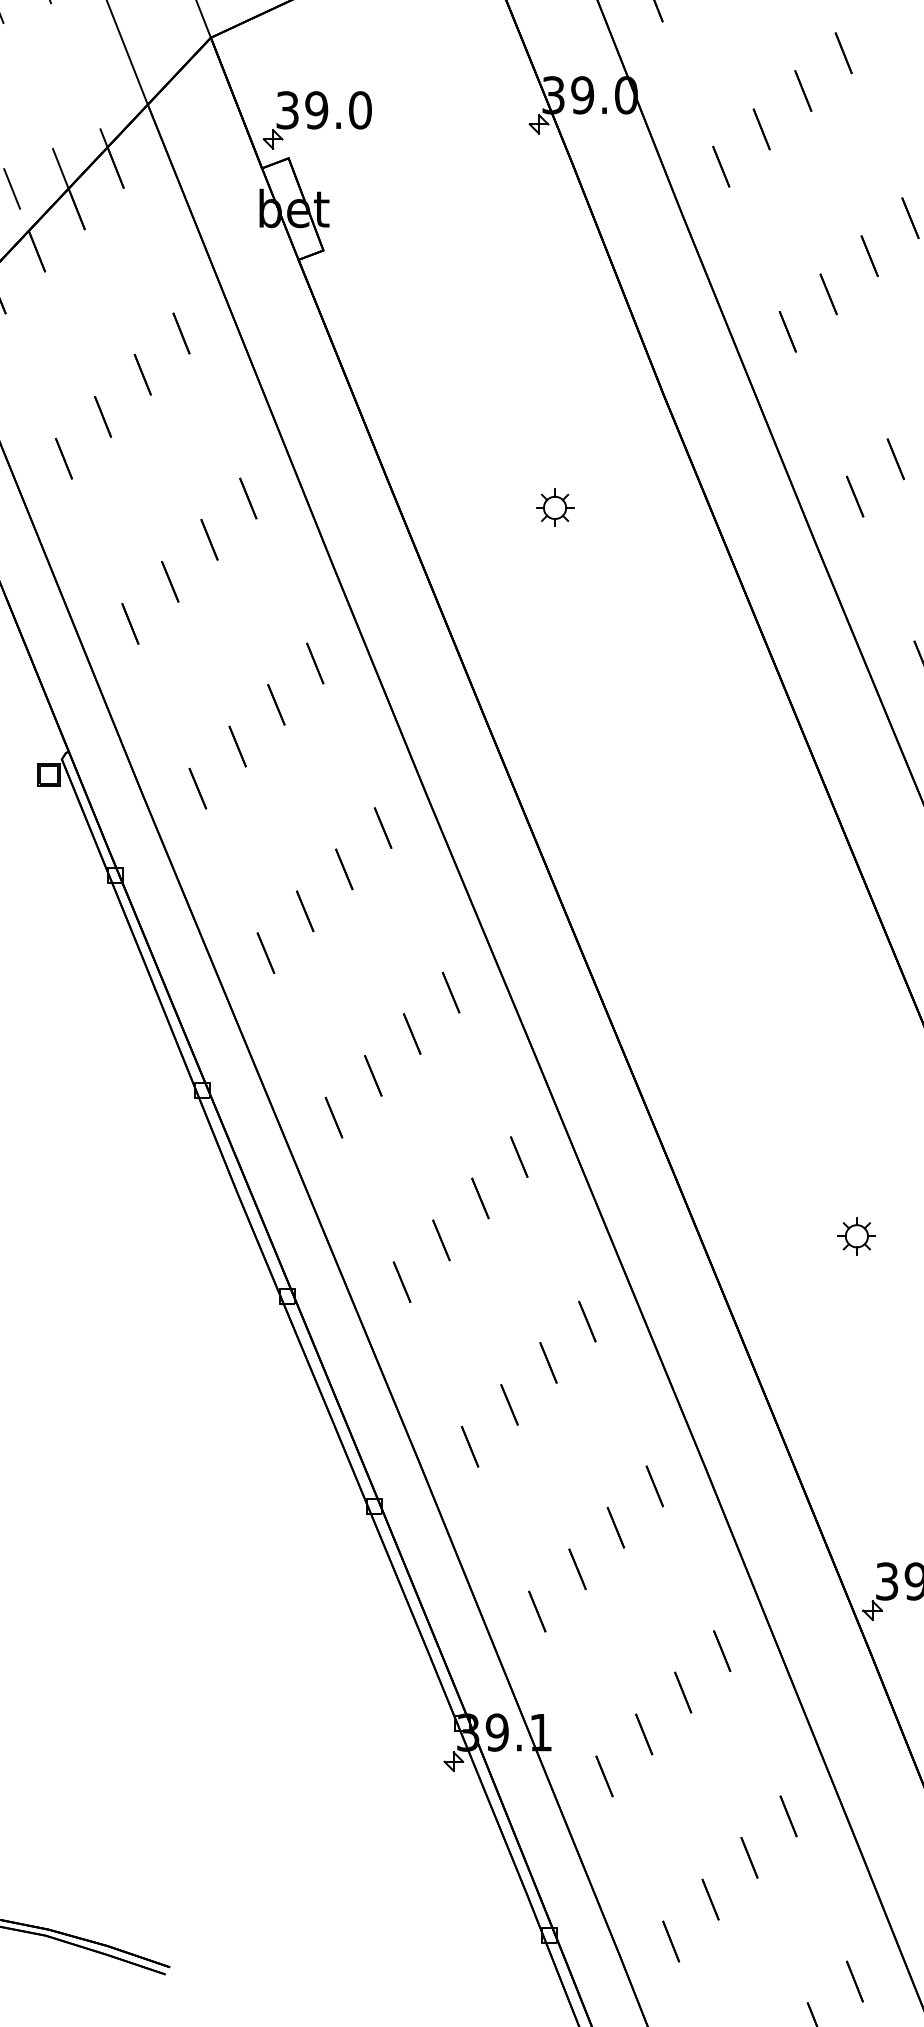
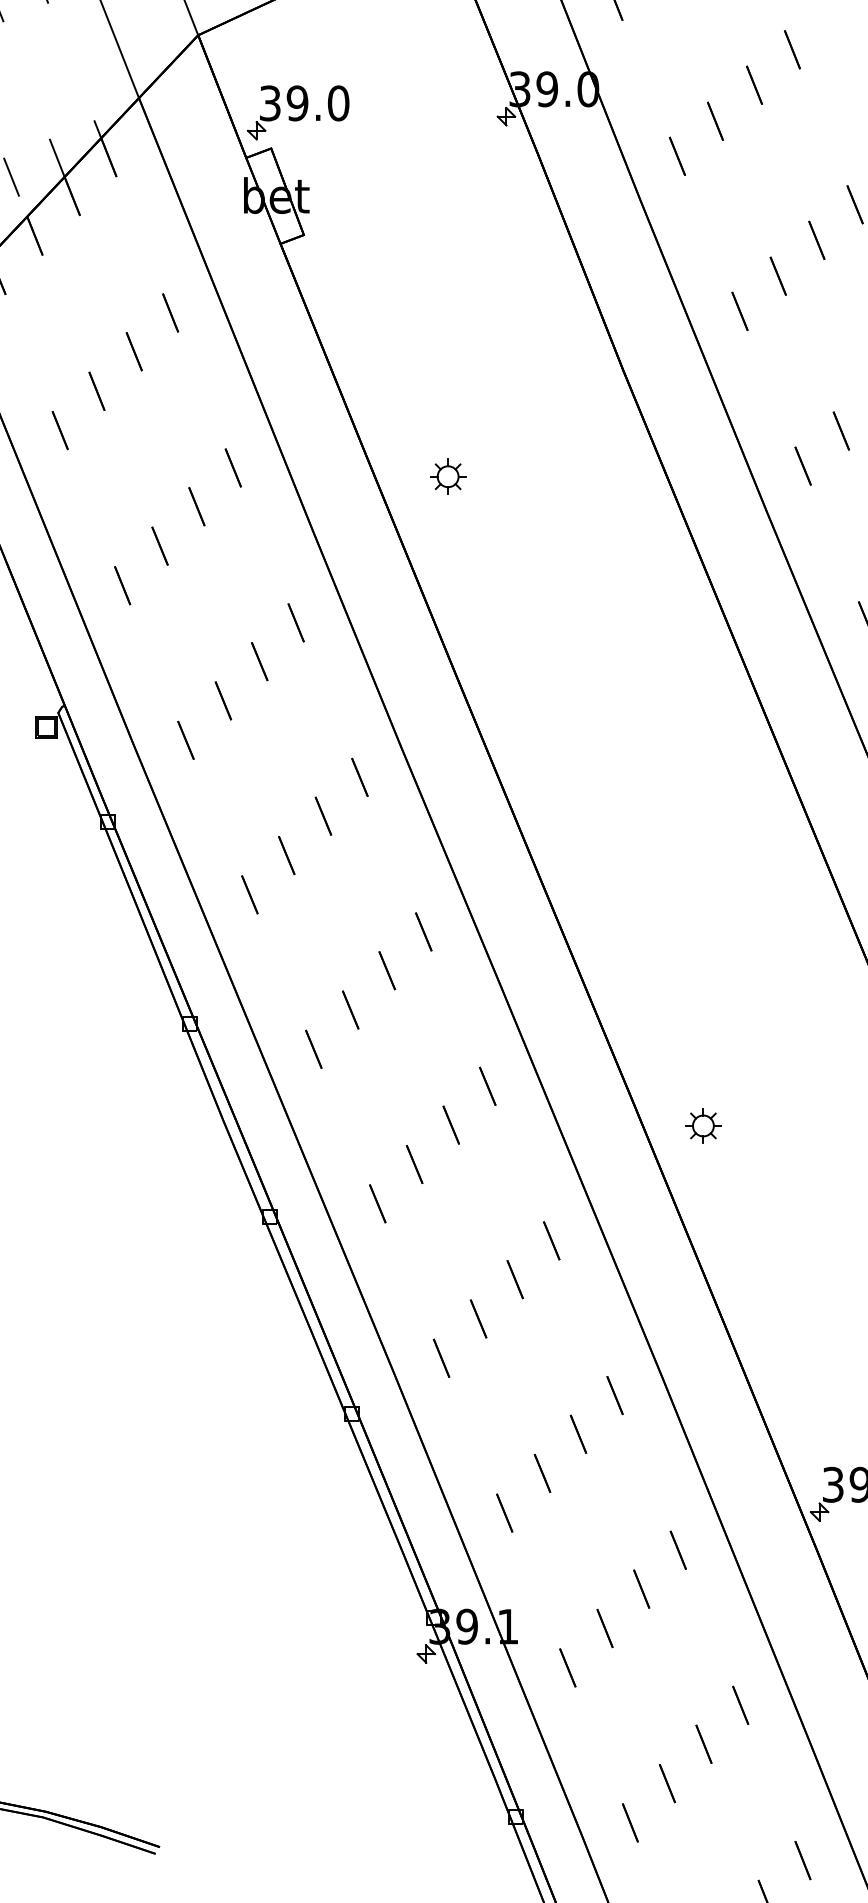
part: (555, 507) -> (448, 476), moved
part: (856, 1236) -> (703, 1126), moved

